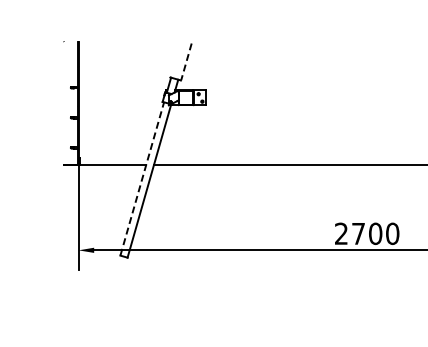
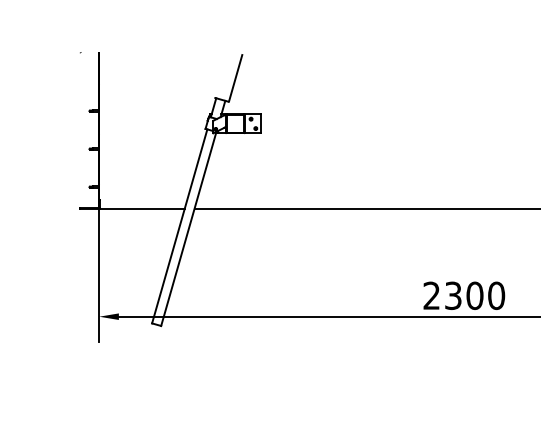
line: (186, 61) -> (235, 77), dashed -> solid
line: (142, 178) -> (180, 225), dashed -> solid
text: (358, 233) -> (453, 295), 2700 -> 2300

